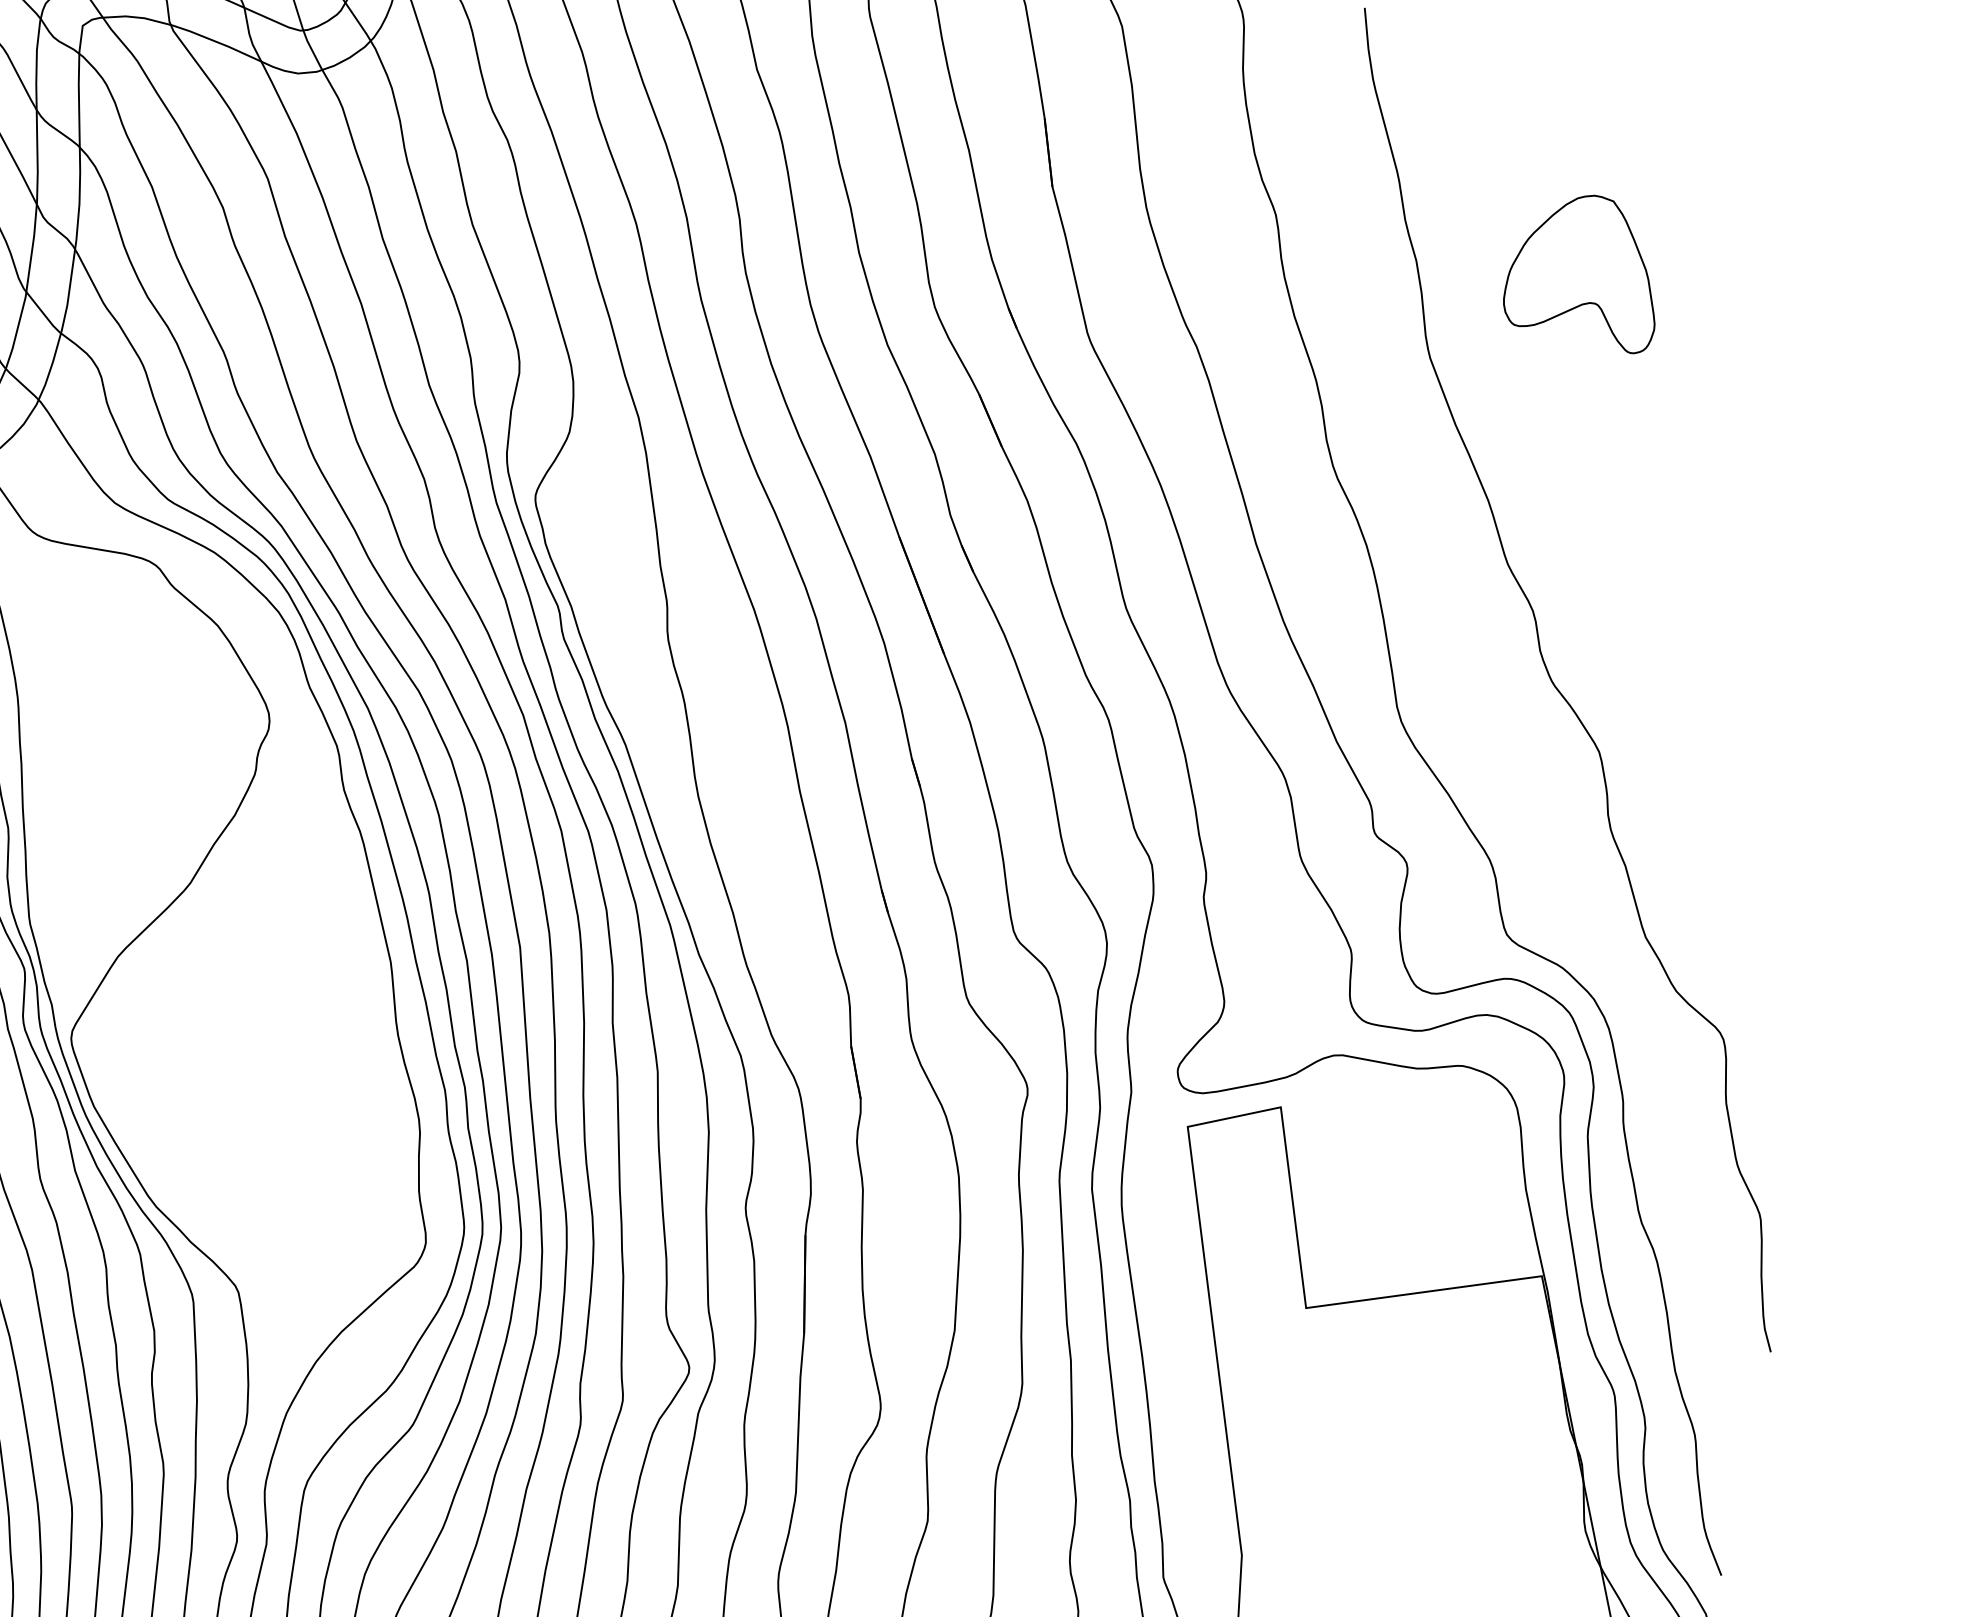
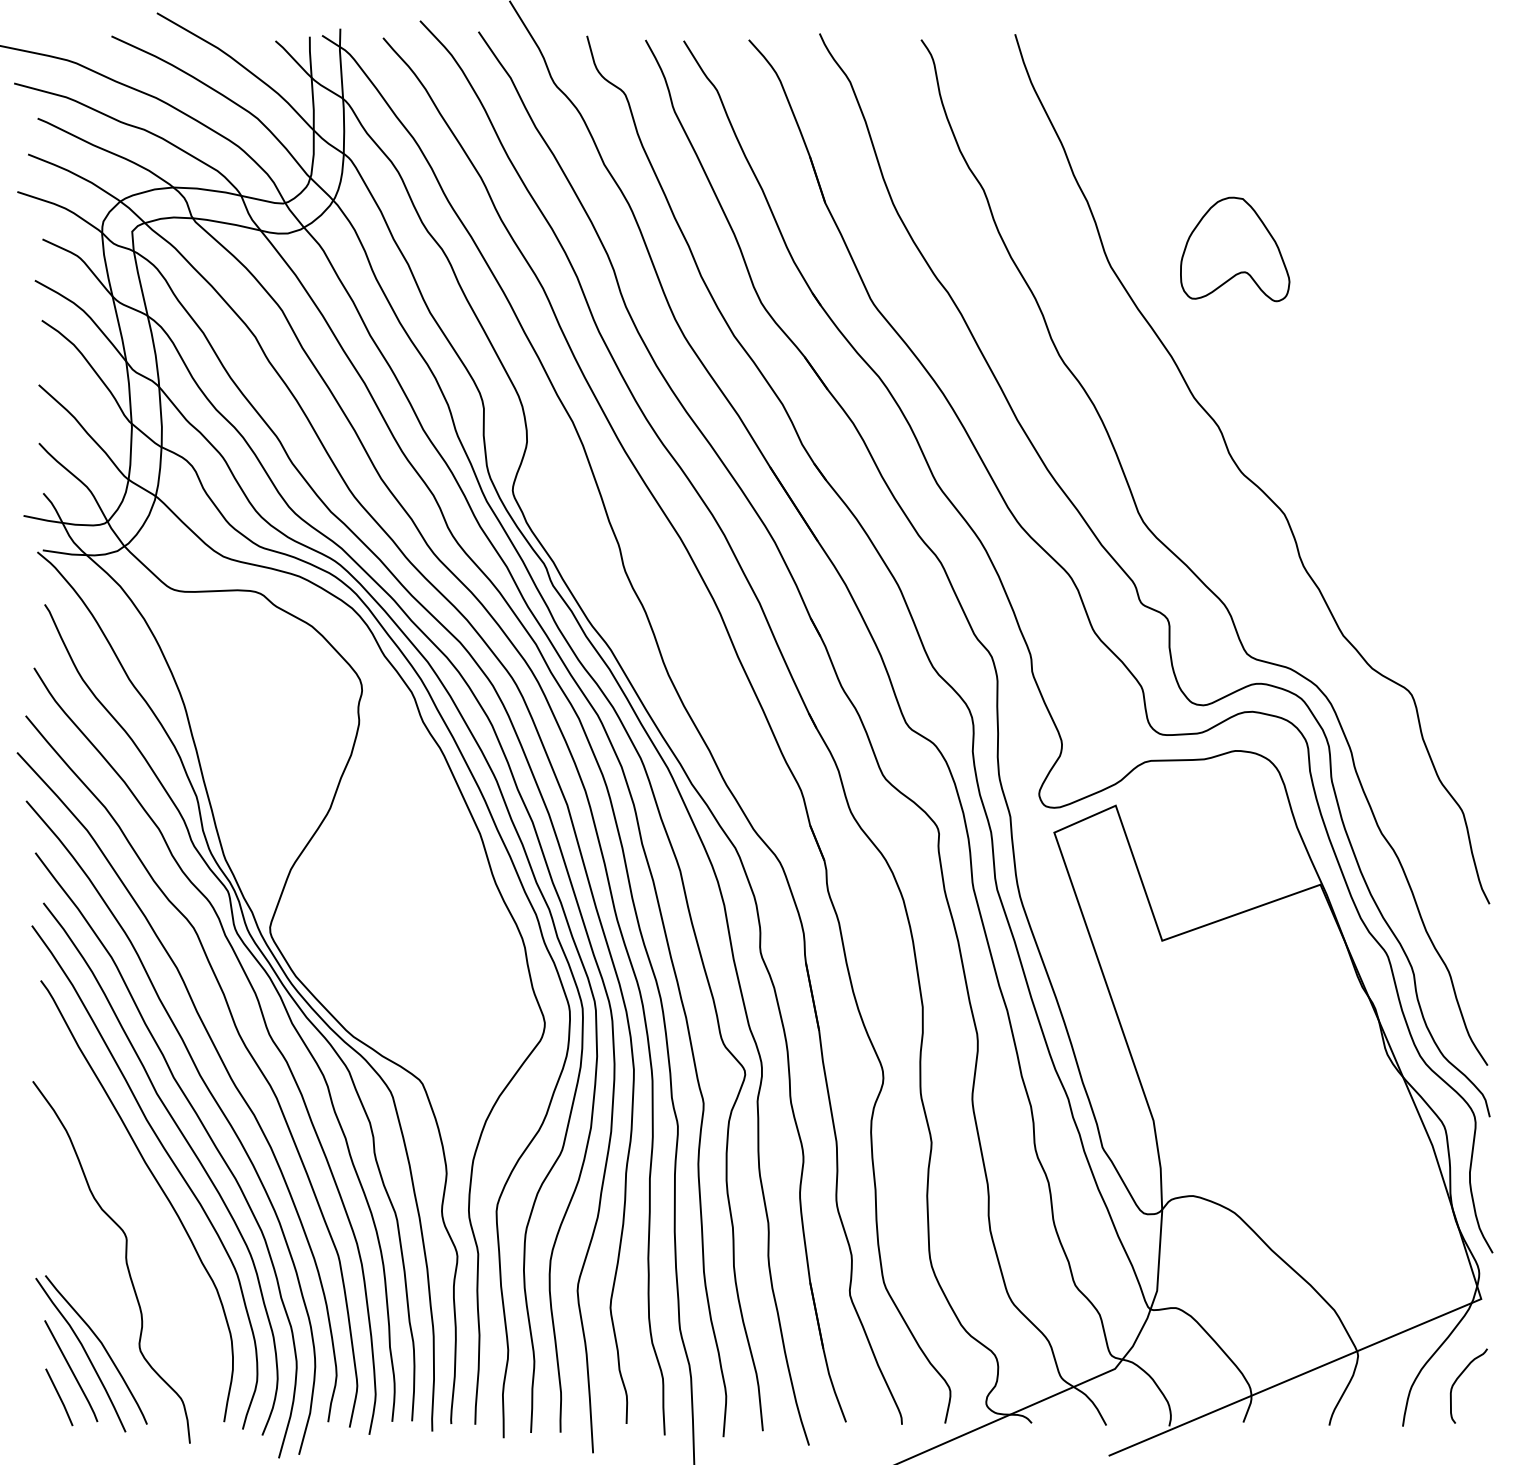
part: (1588, 269) -> (1235, 249), moved

